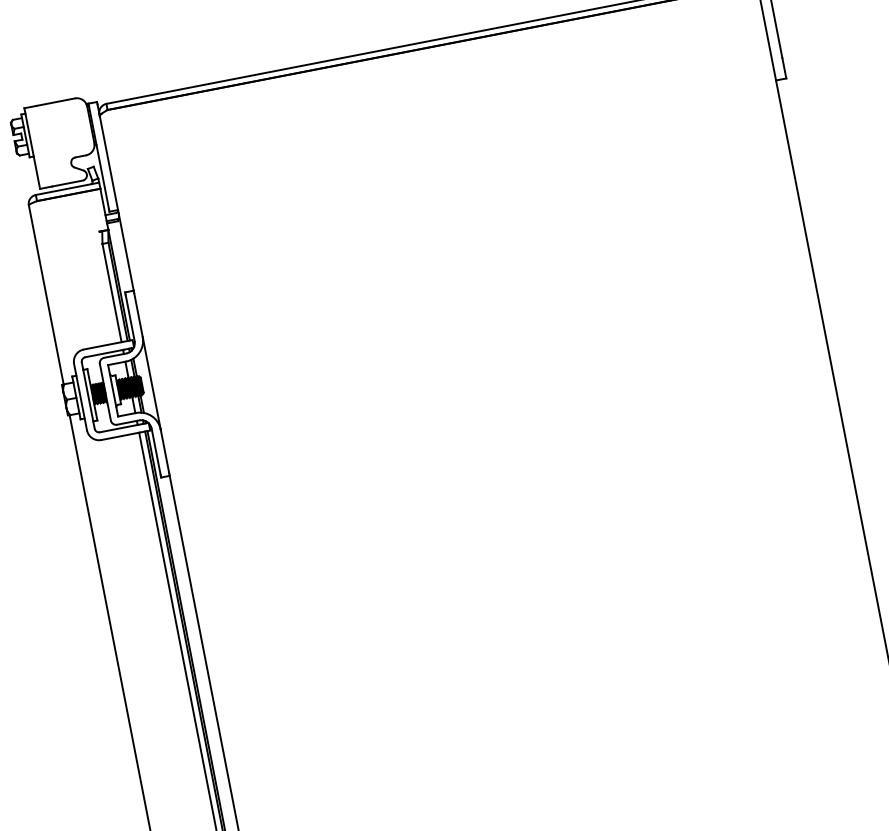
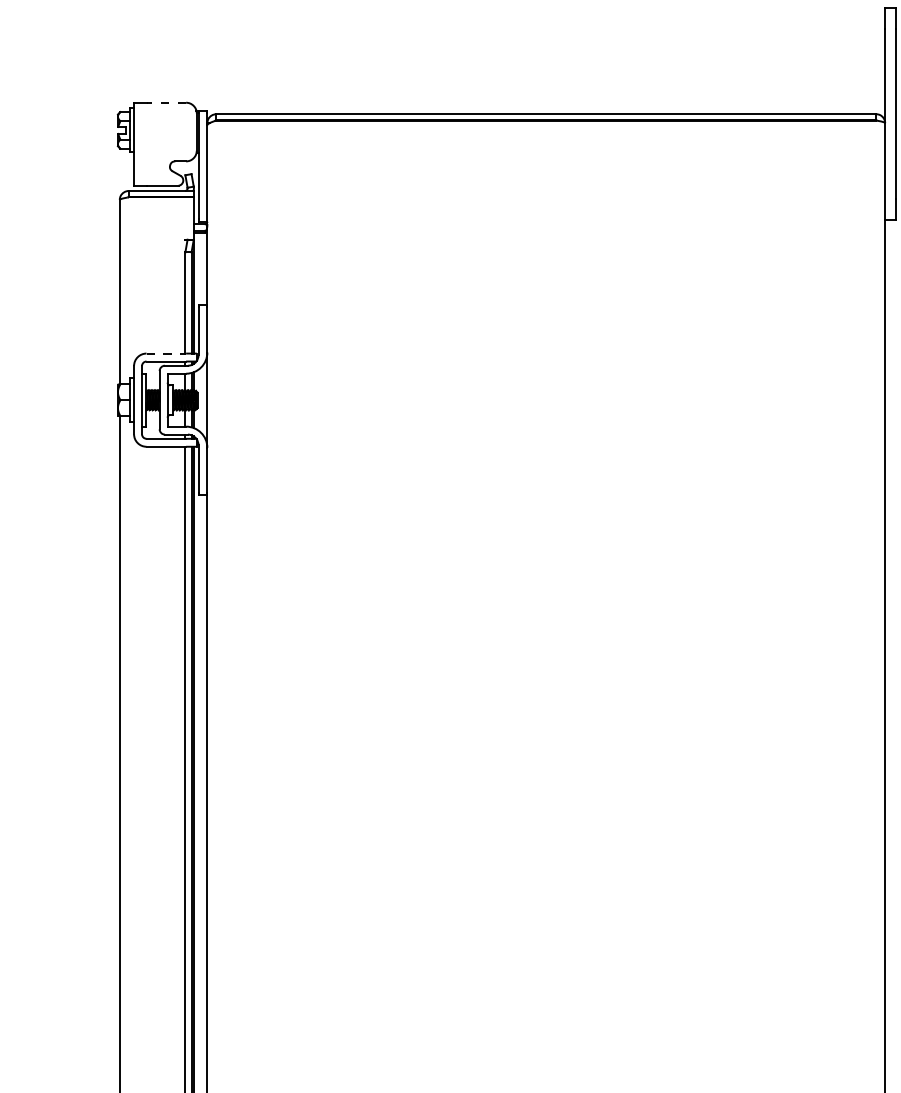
line: (55, 101) -> (166, 102), solid -> dashed
line: (103, 345) -> (166, 353), solid -> dashed

